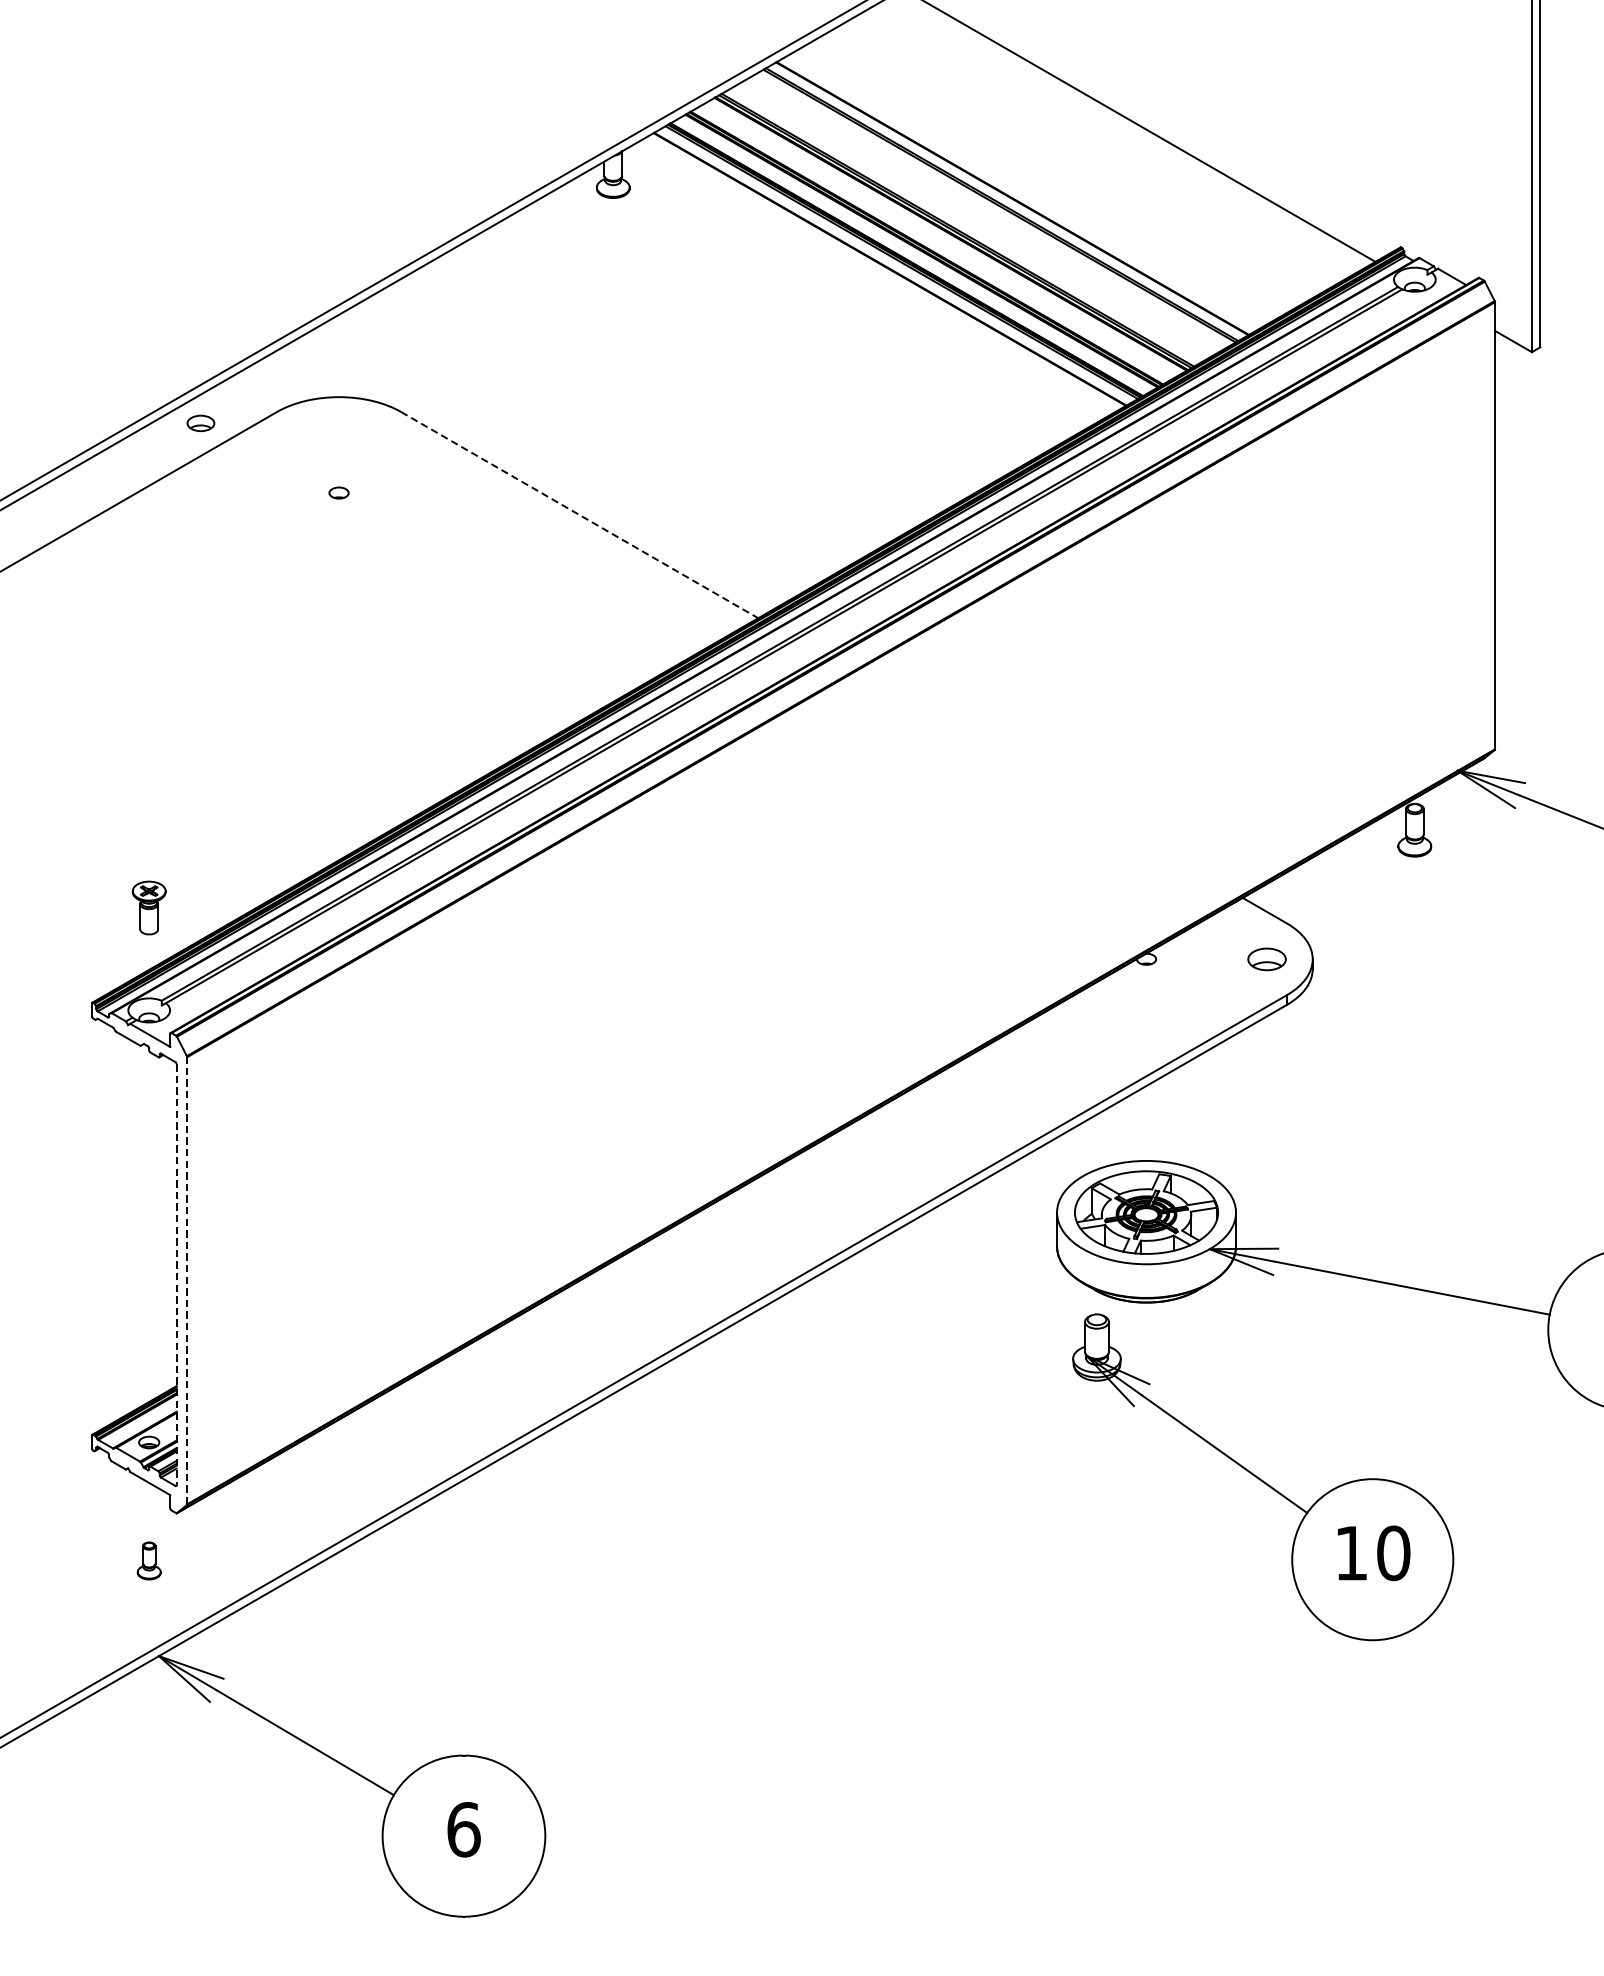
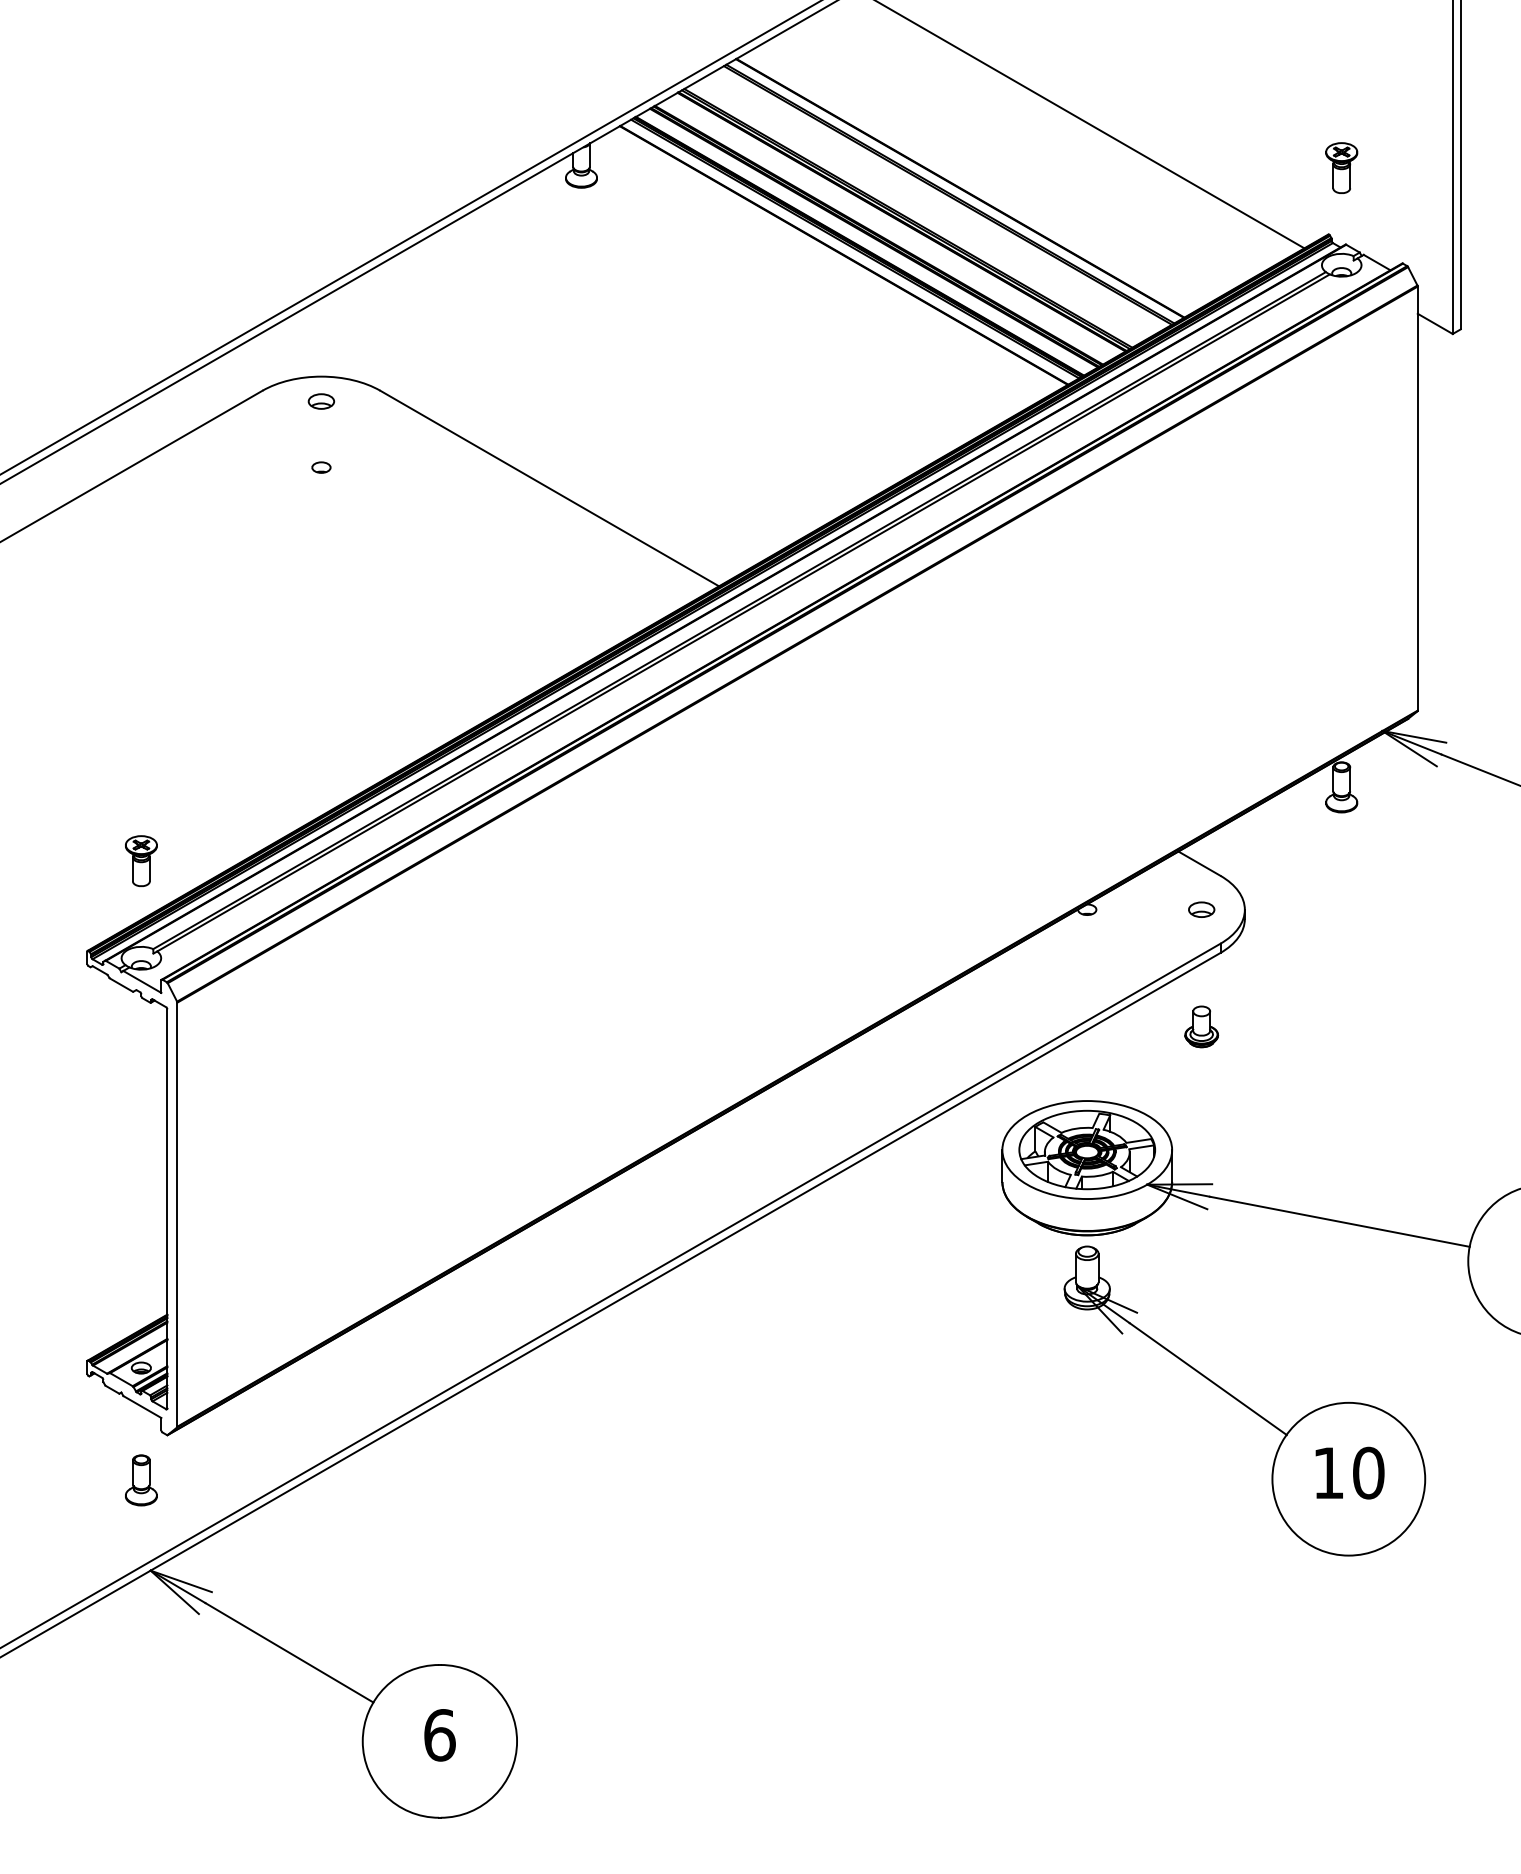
part: (1414, 176) -> (1341, 167), added
part: (200, 423) -> (321, 401), moved
line: (579, 515) -> (549, 488), dashed -> solid
part: (1266, 959) -> (1201, 909), size x0.71
part: (1266, 1082) -> (1201, 1026), added
line: (176, 1274) -> (167, 1208), dashed -> solid
line: (187, 1280) -> (177, 1214), dashed -> solid
part: (1262, 1476) -> (1244, 1400), moved
part: (149, 1561) -> (141, 1480), size x1.43

